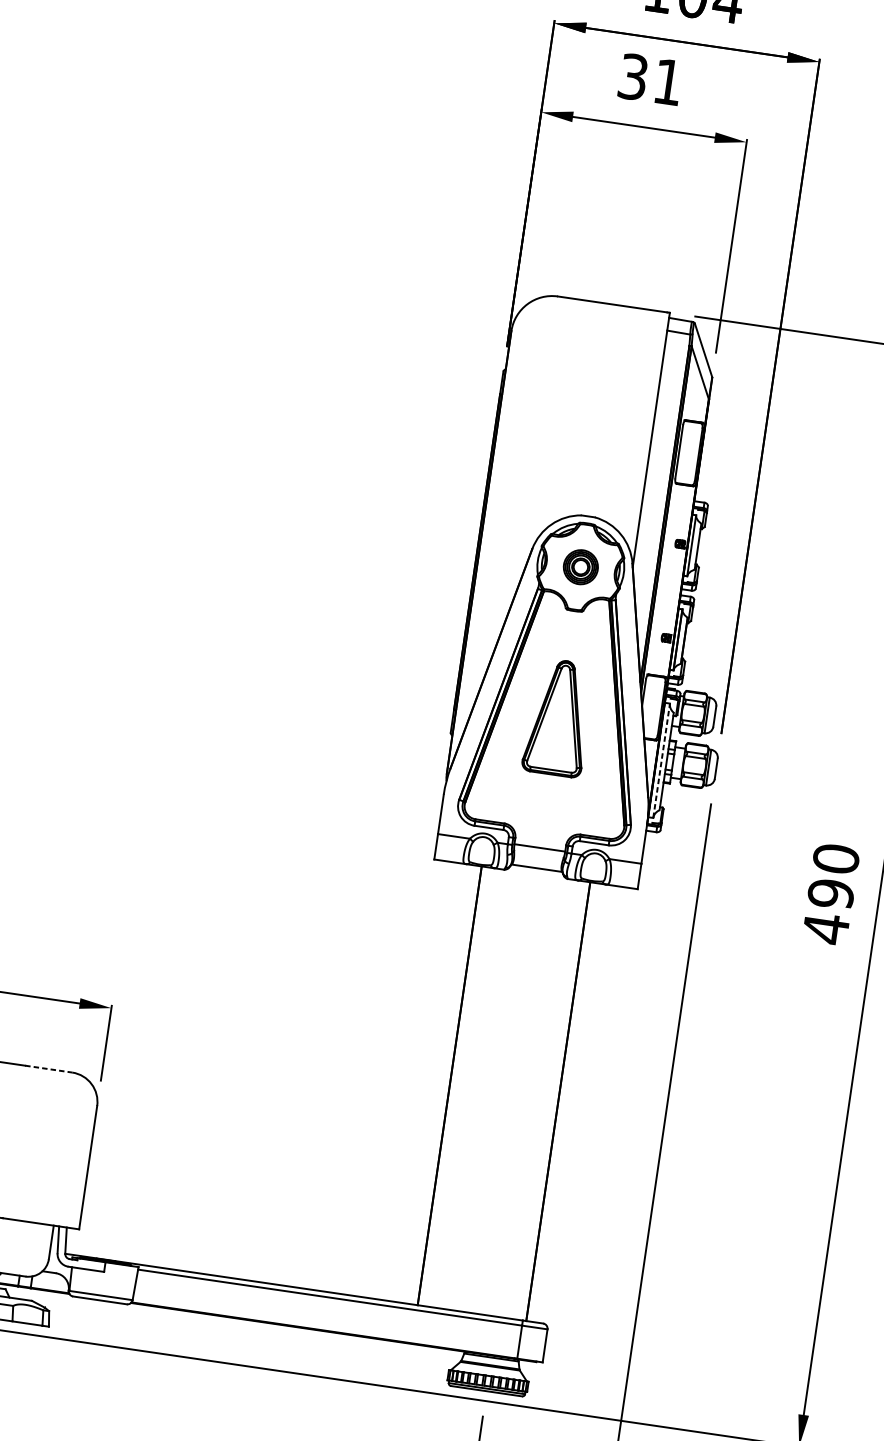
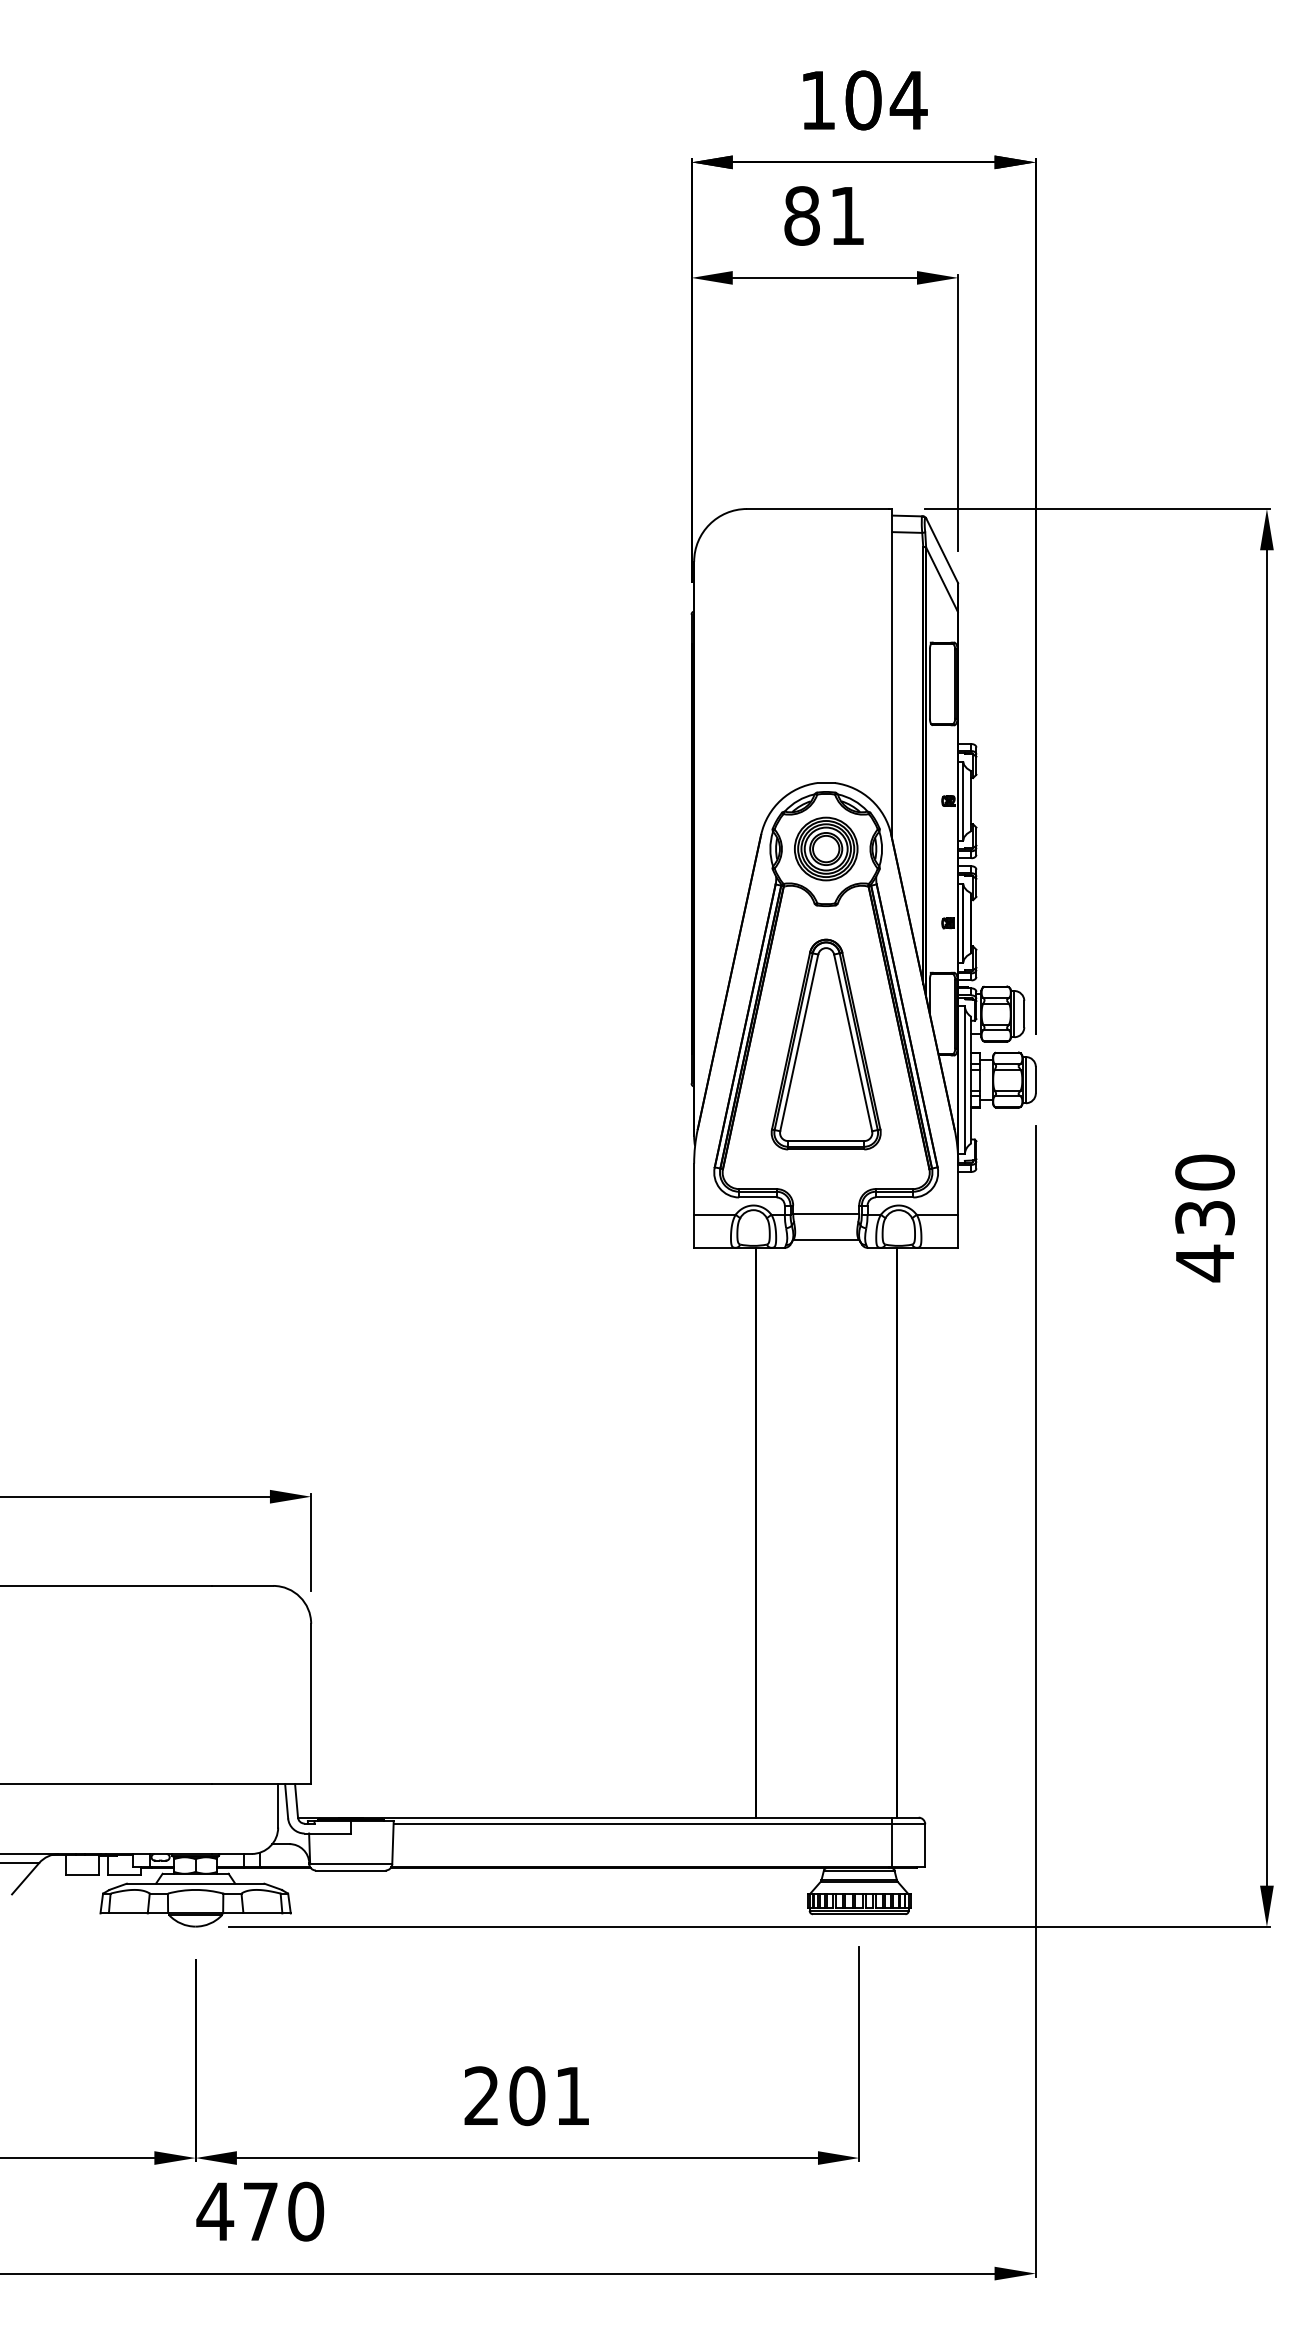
text: (632, 76) -> (801, 215), 31 -> 81
part: (581, 566) -> (826, 848), size x1.43
part: (558, 717) -> (825, 1044), size x1.43
line: (661, 760) -> (964, 1079), dashed -> solid
text: (830, 894) -> (1204, 1218), 490 -> 430
line: (48, 1068) -> (242, 1585), dashed -> solid

